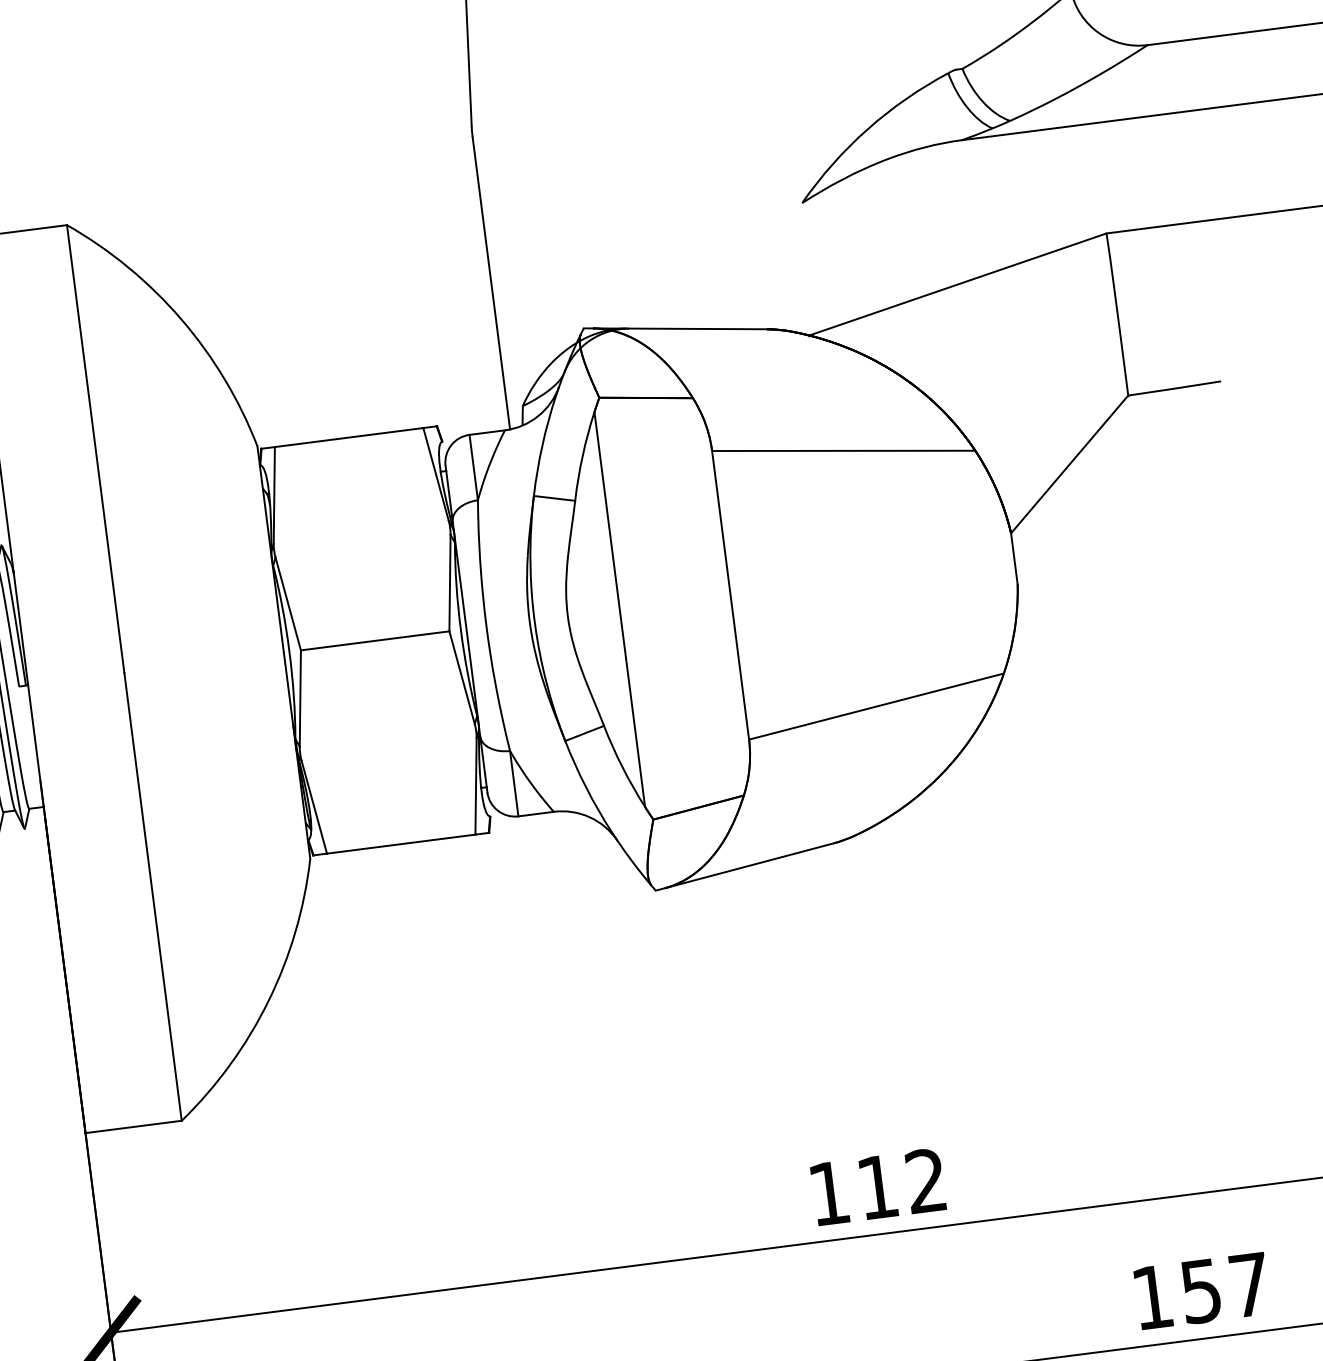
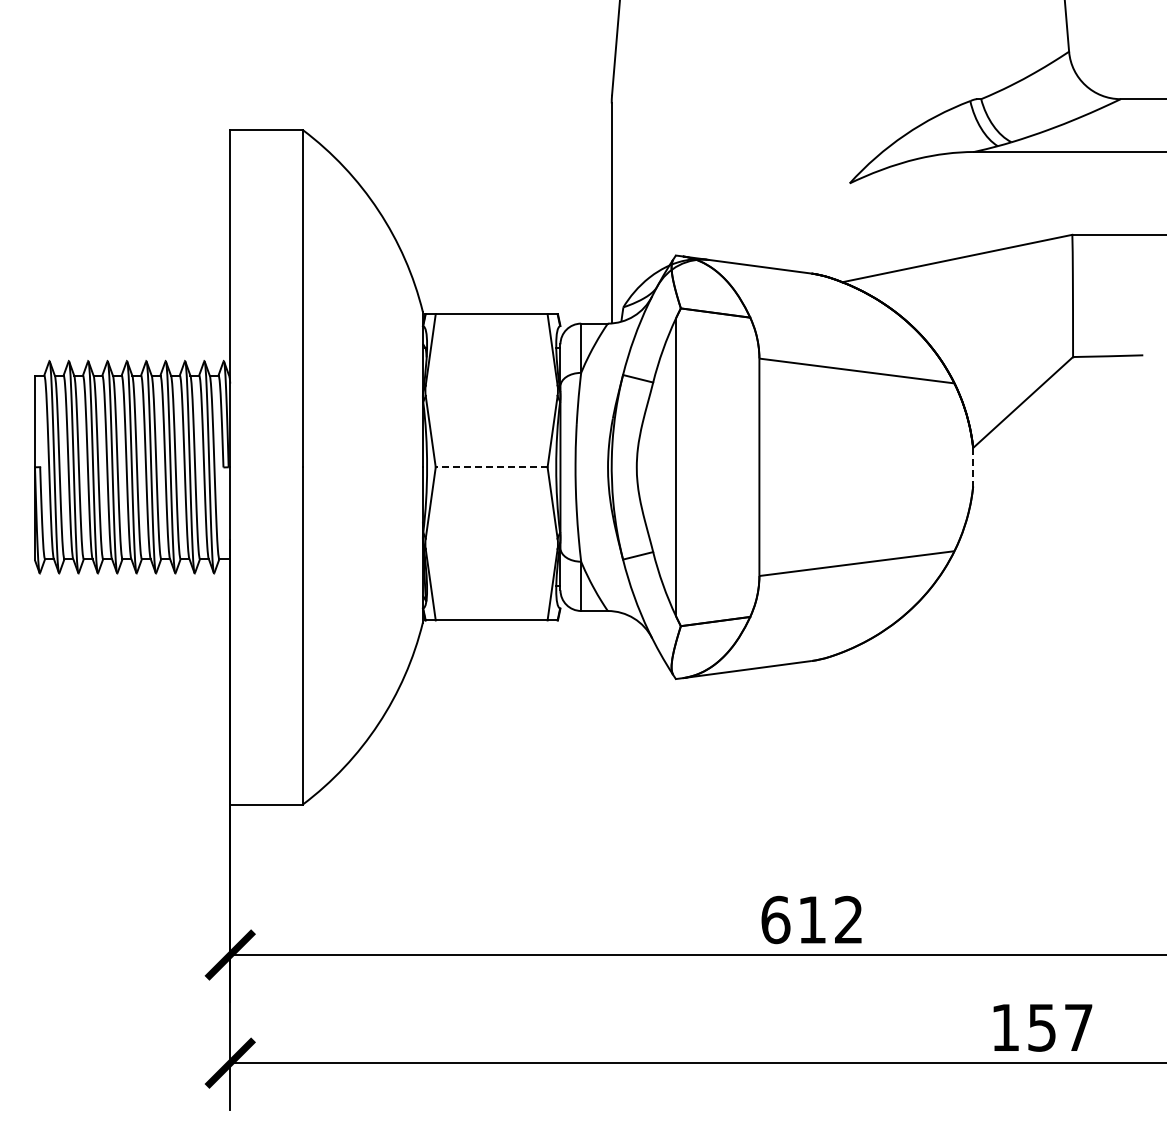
line: (1014, 559) -> (973, 467), solid -> dashed
line: (374, 641) -> (491, 467), solid -> dashed
text: (828, 1192) -> (775, 919), 112 -> 612

